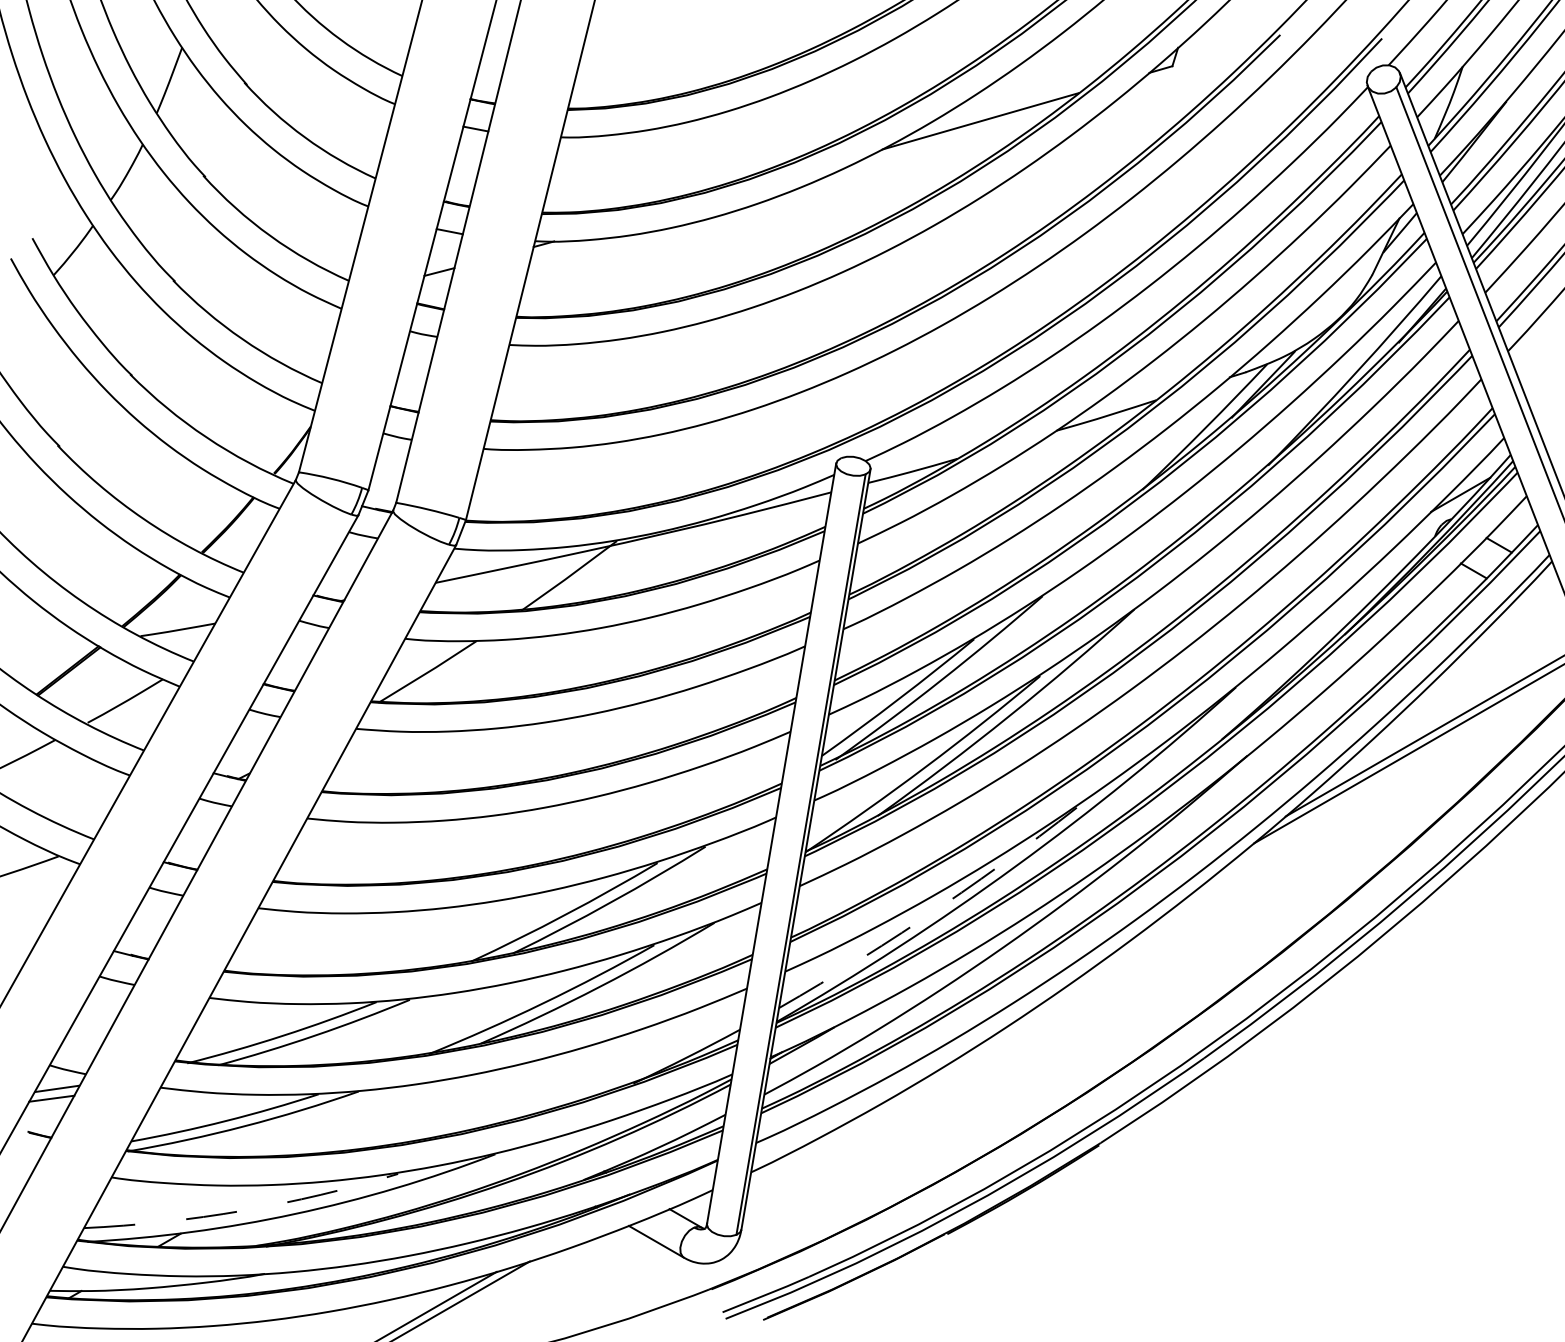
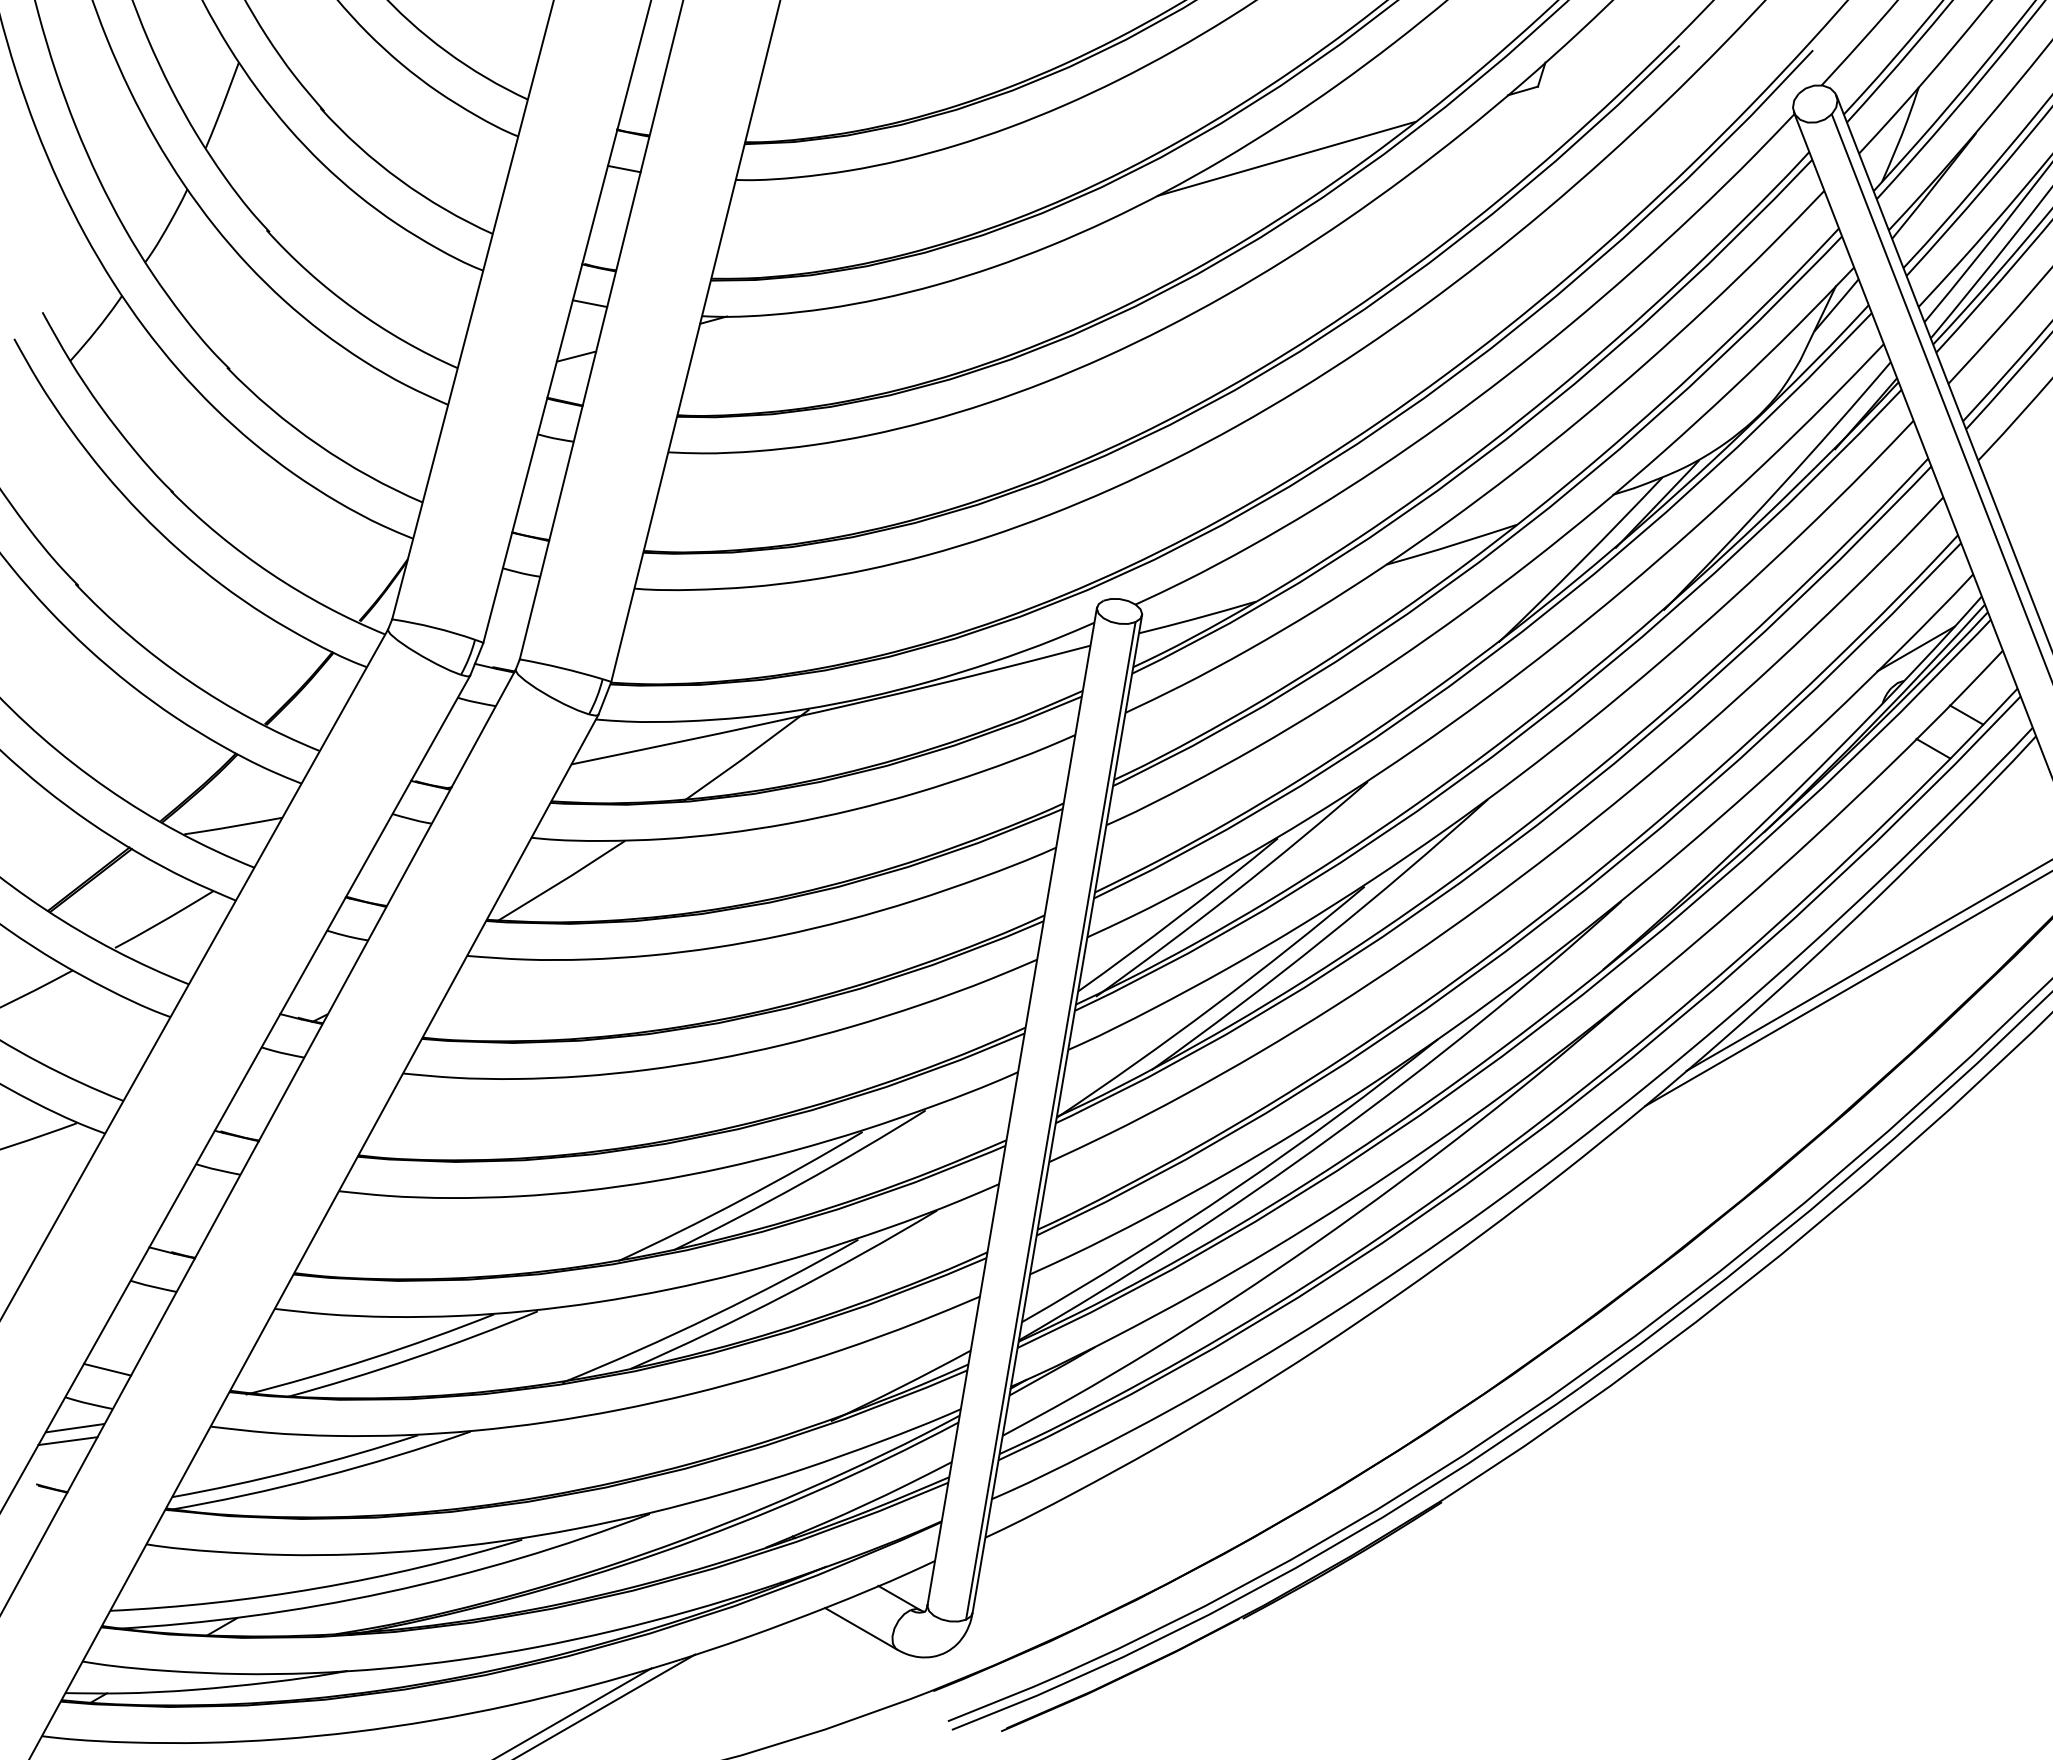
arc: (941, 906) -> (1235, 1188), dashed -> solid
line: (81, 1044) -> (107, 1369), added
arc: (242, 1211) -> (318, 1588), dashed -> solid

